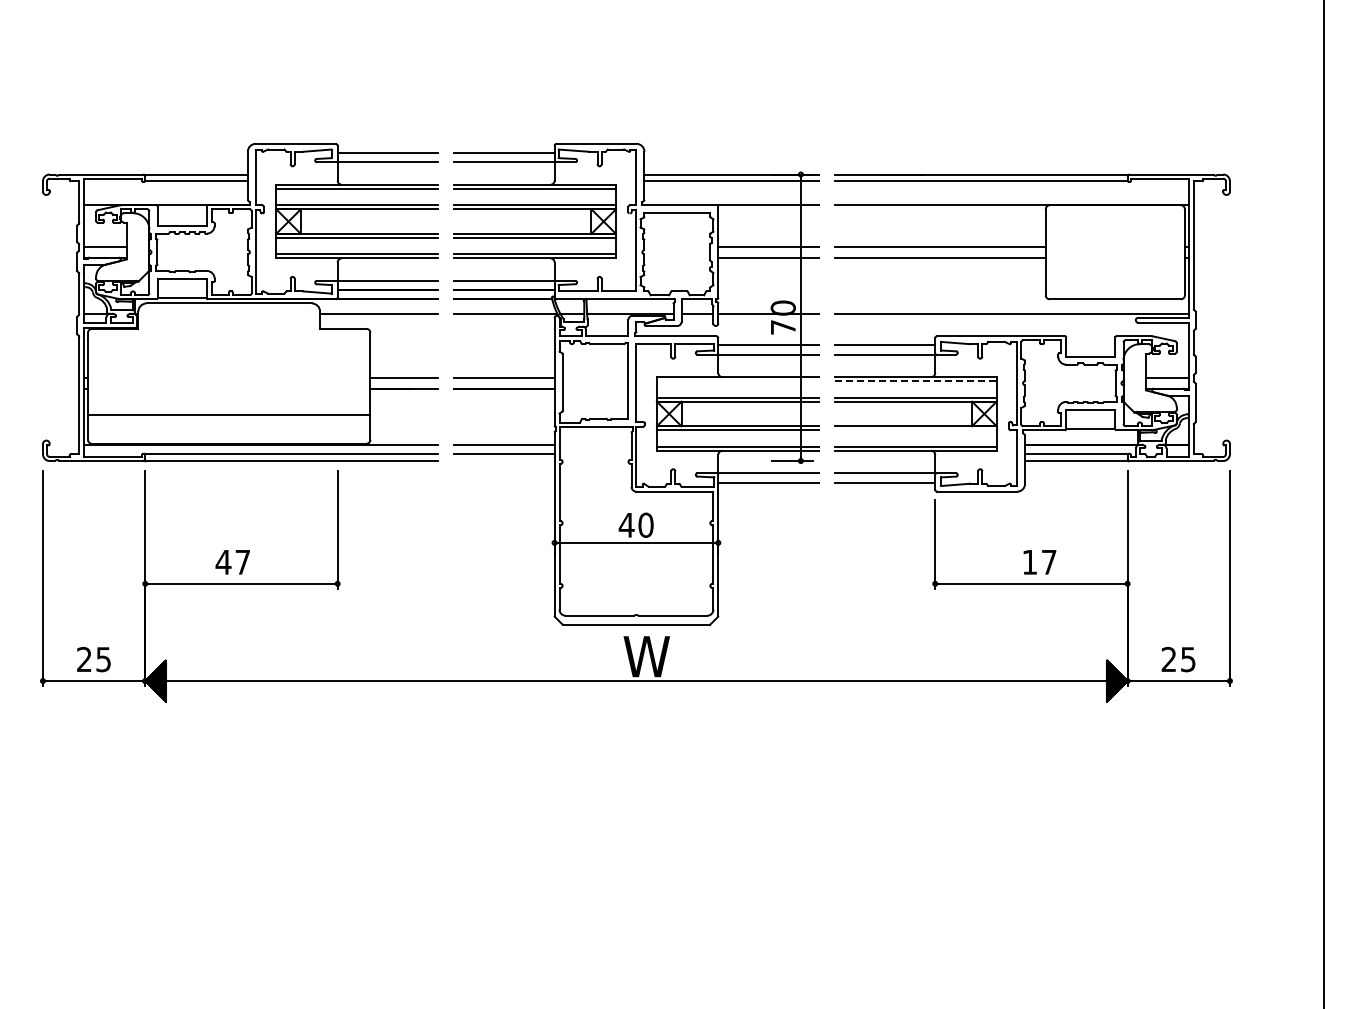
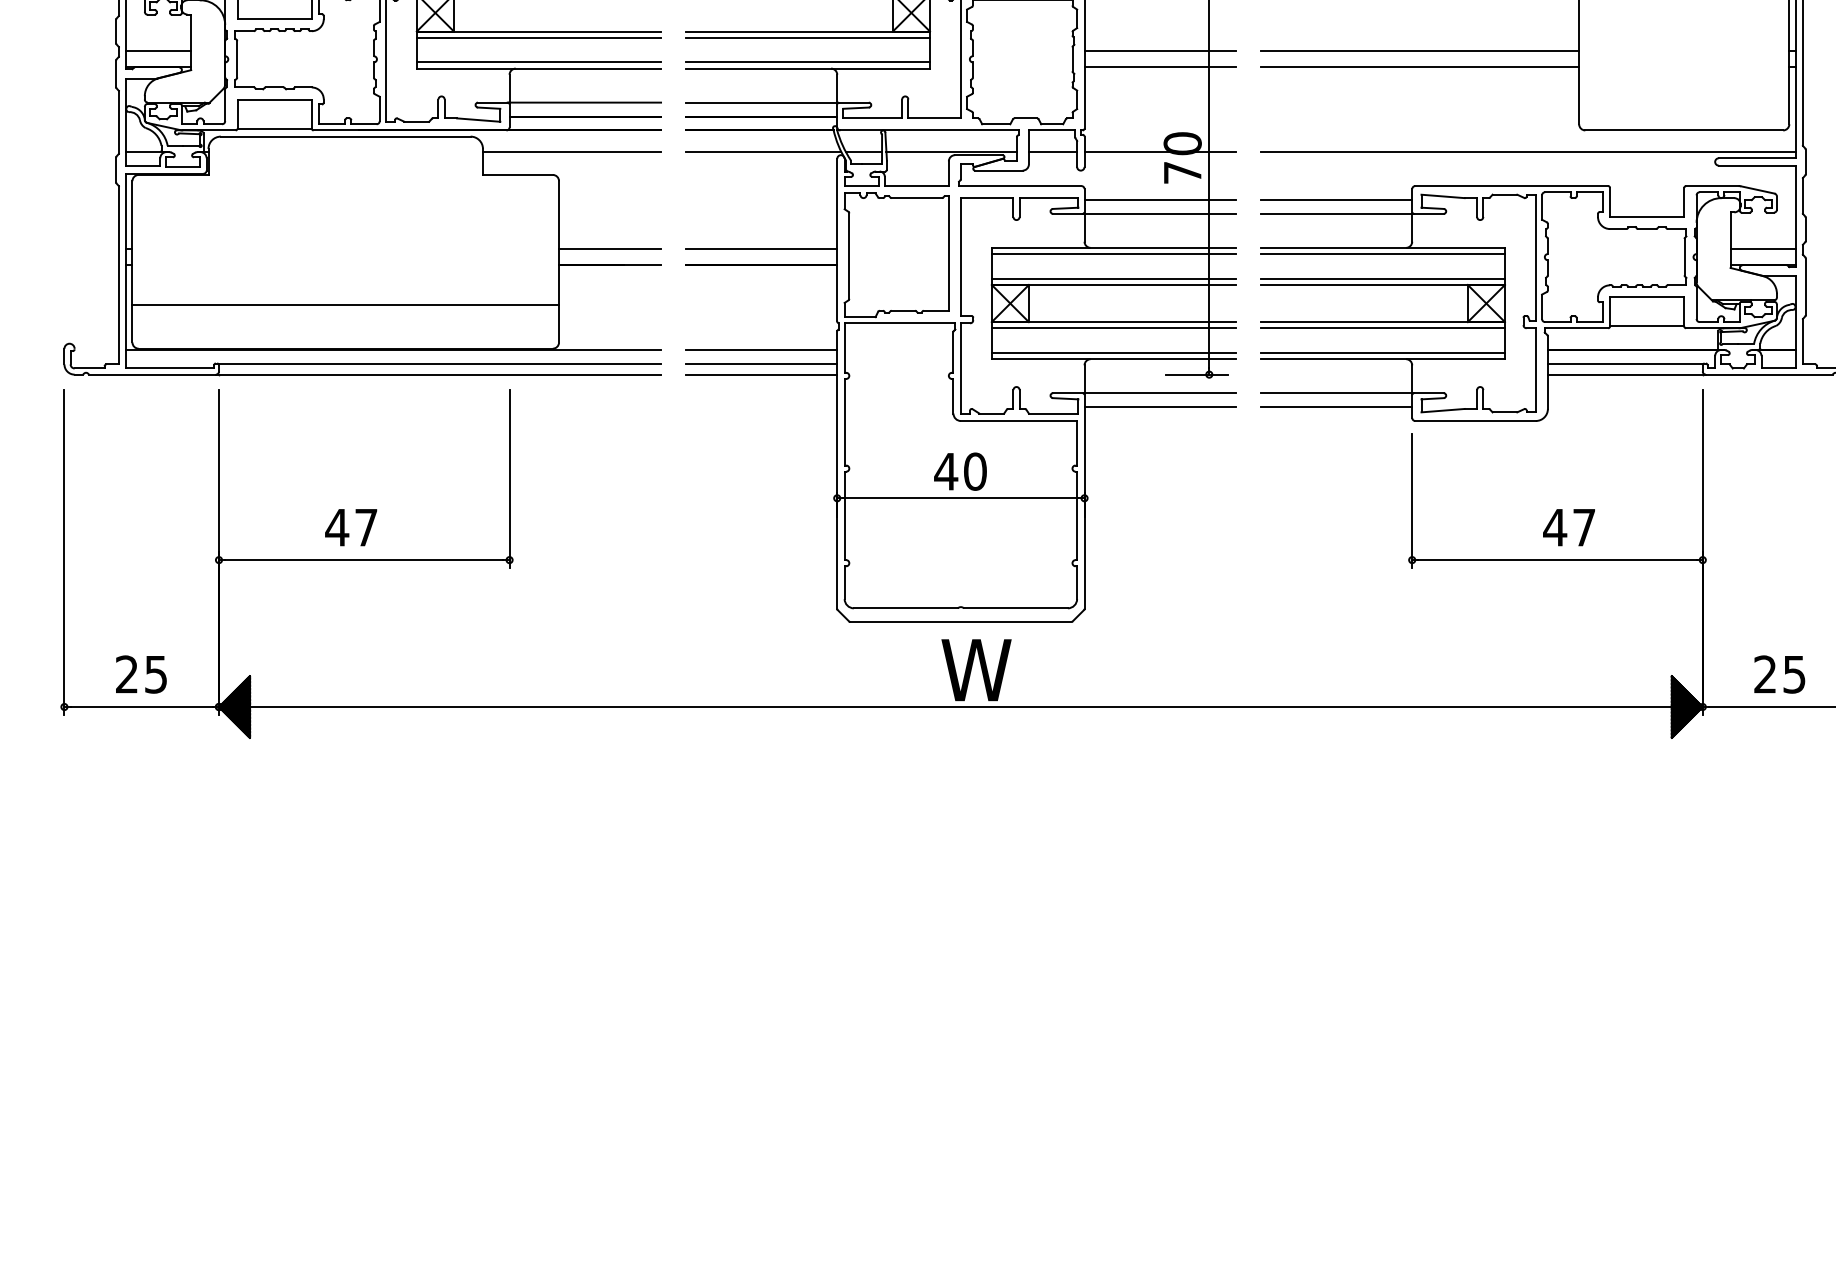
line: (737, 381) -> (1113, 254), added
line: (915, 381) -> (1382, 254), dashed -> solid
line: (915, 430) -> (1382, 328), added
line: (504, 461) -> (761, 375), added
text: (1029, 562) -> (1554, 527), 17 -> 47

